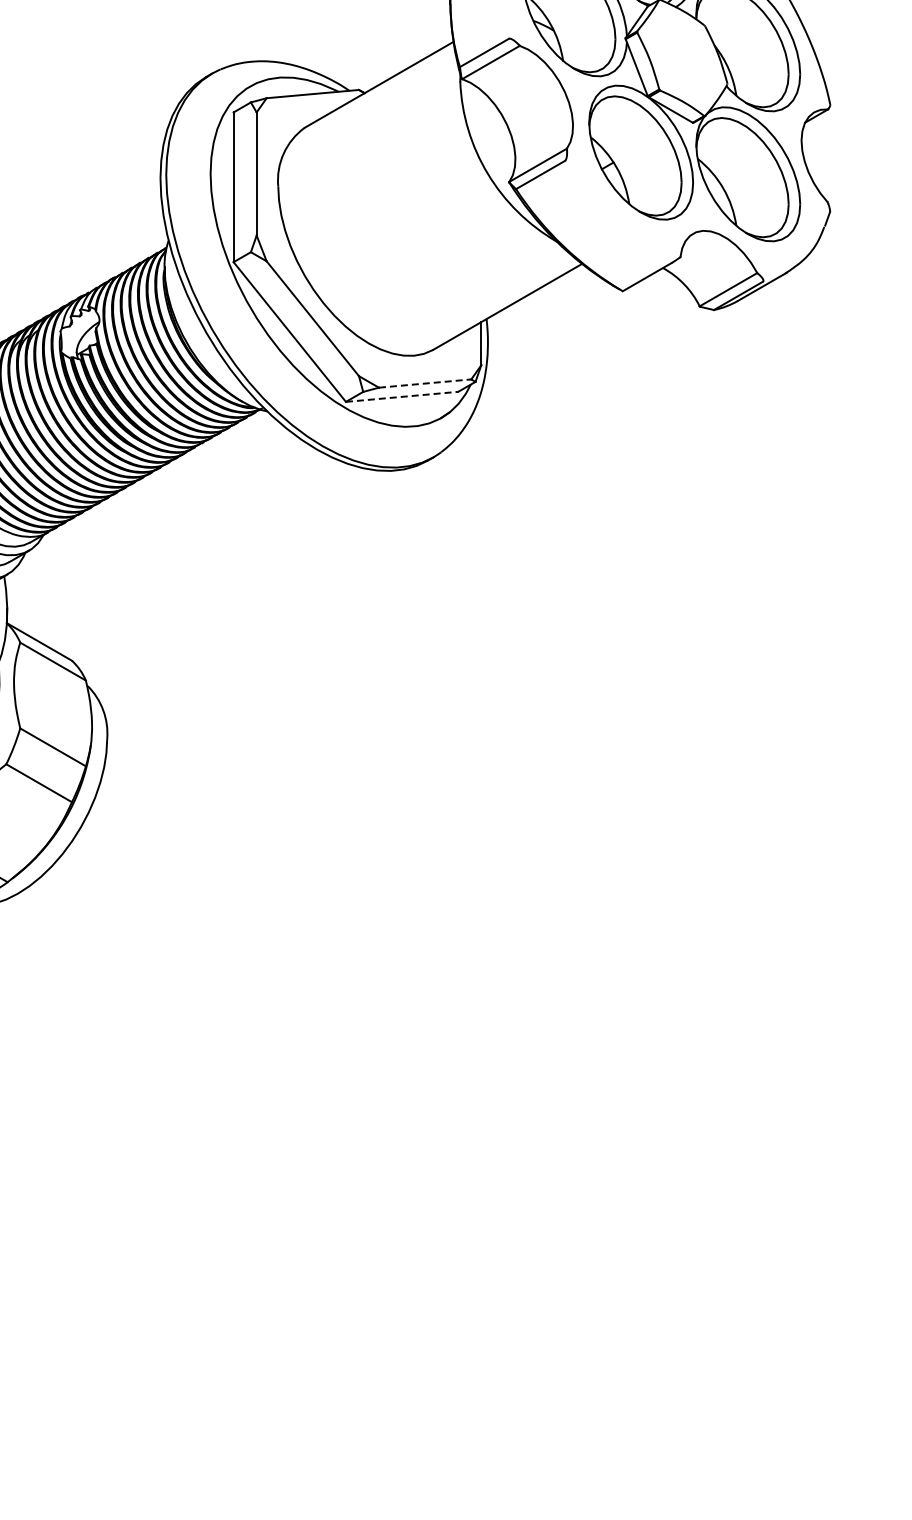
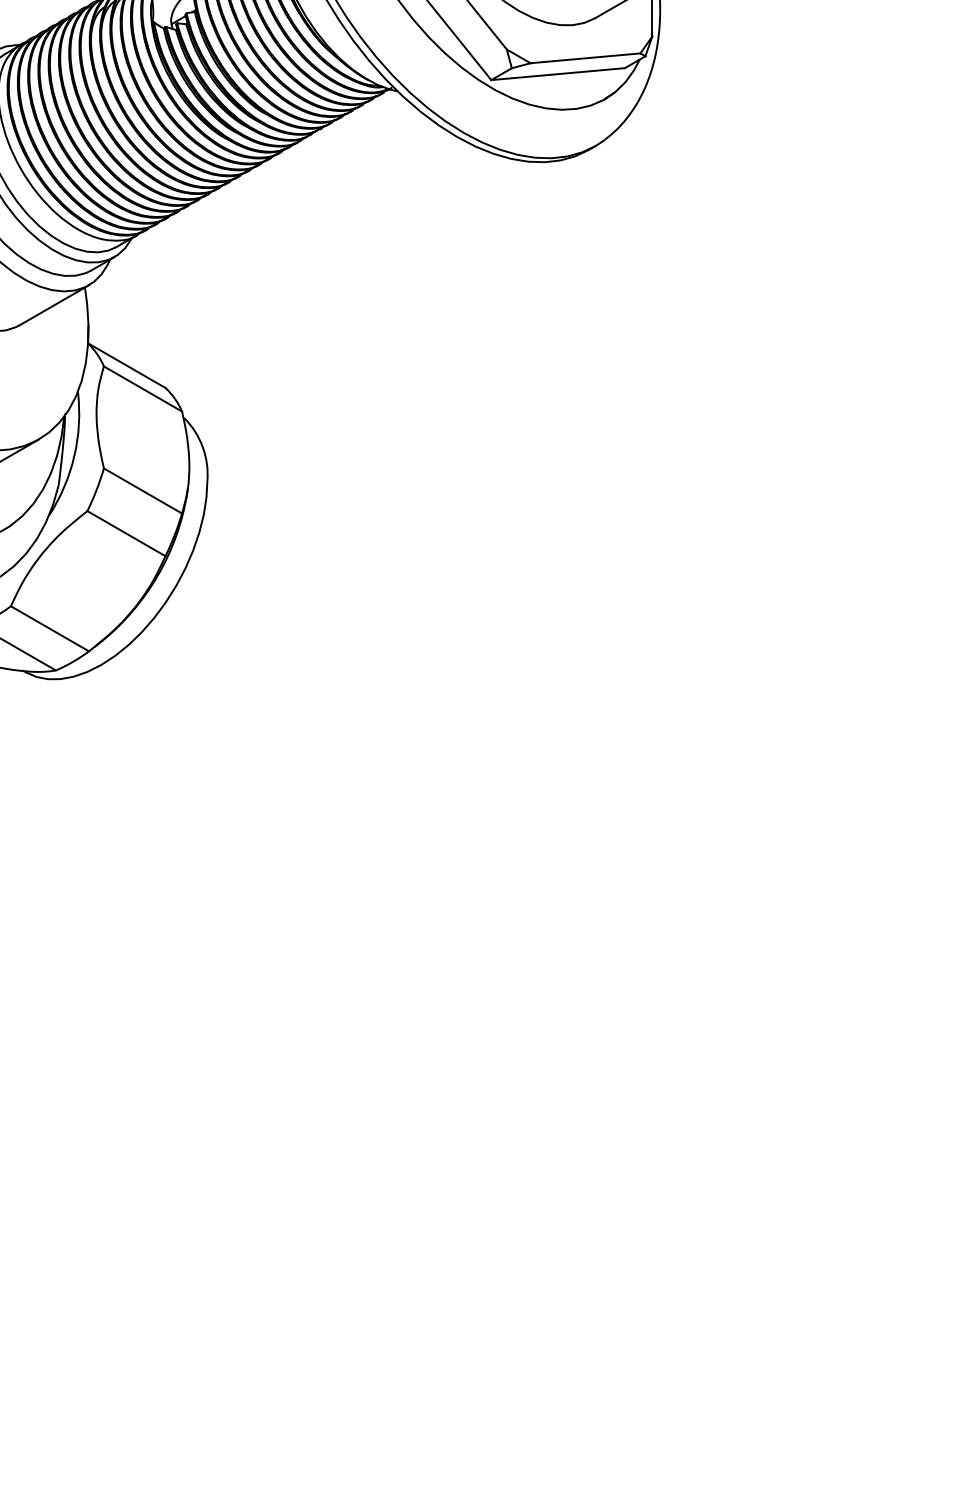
line: (425, 383) -> (585, 58), dashed -> solid
line: (402, 396) -> (558, 73), dashed -> solid

